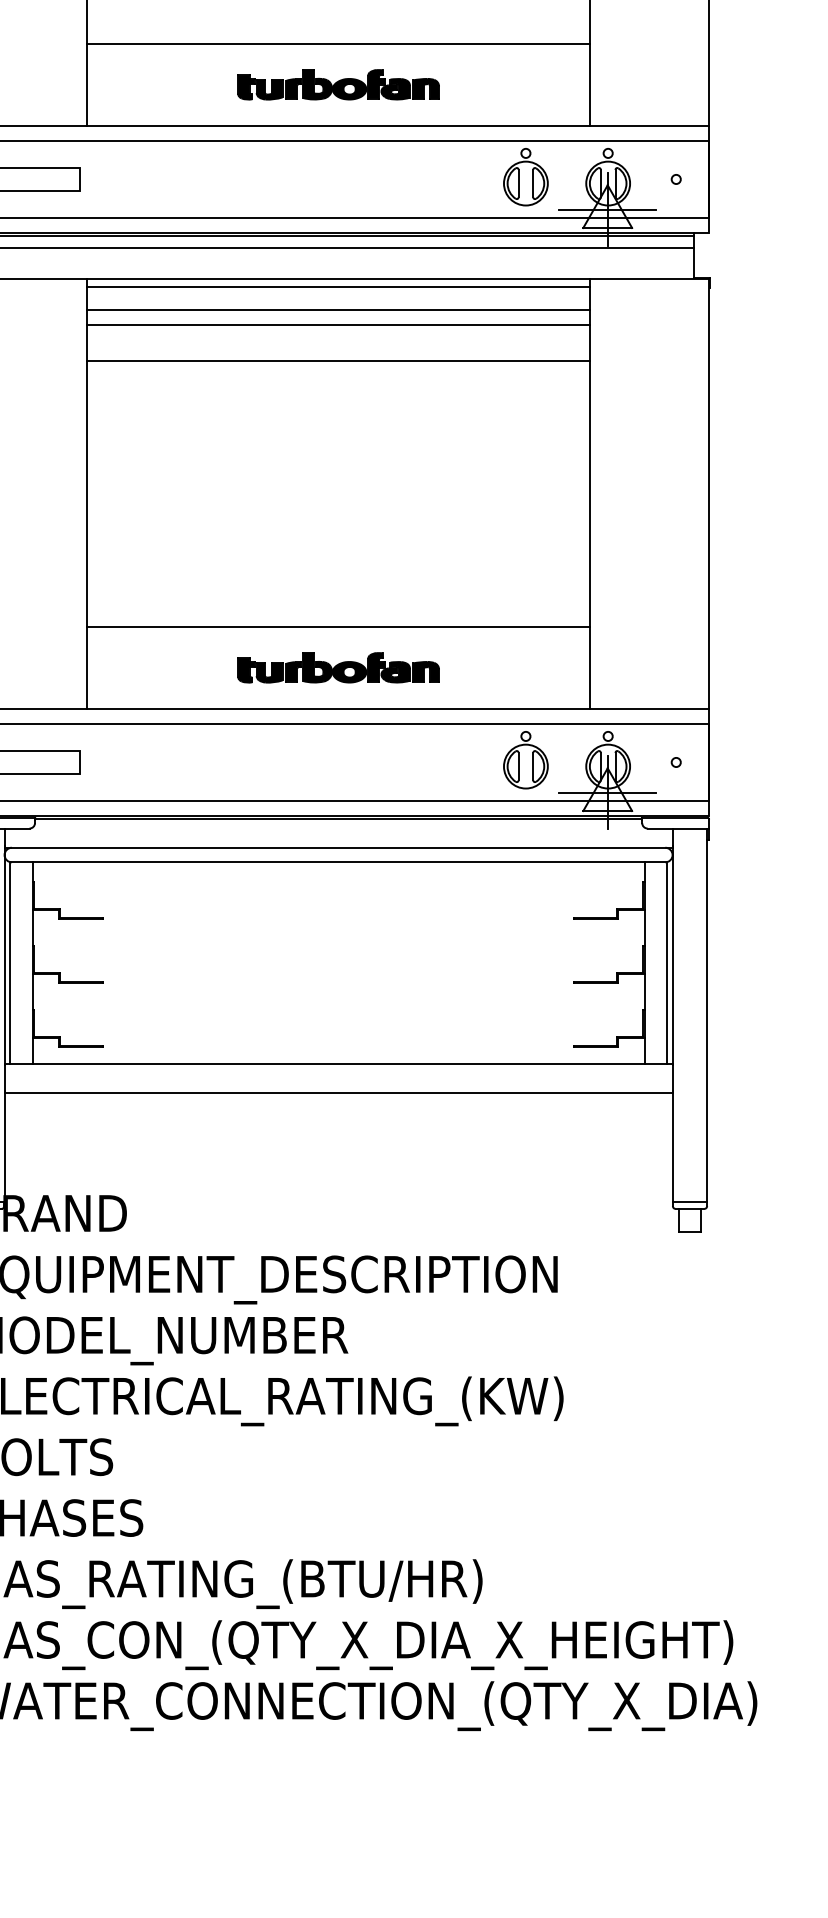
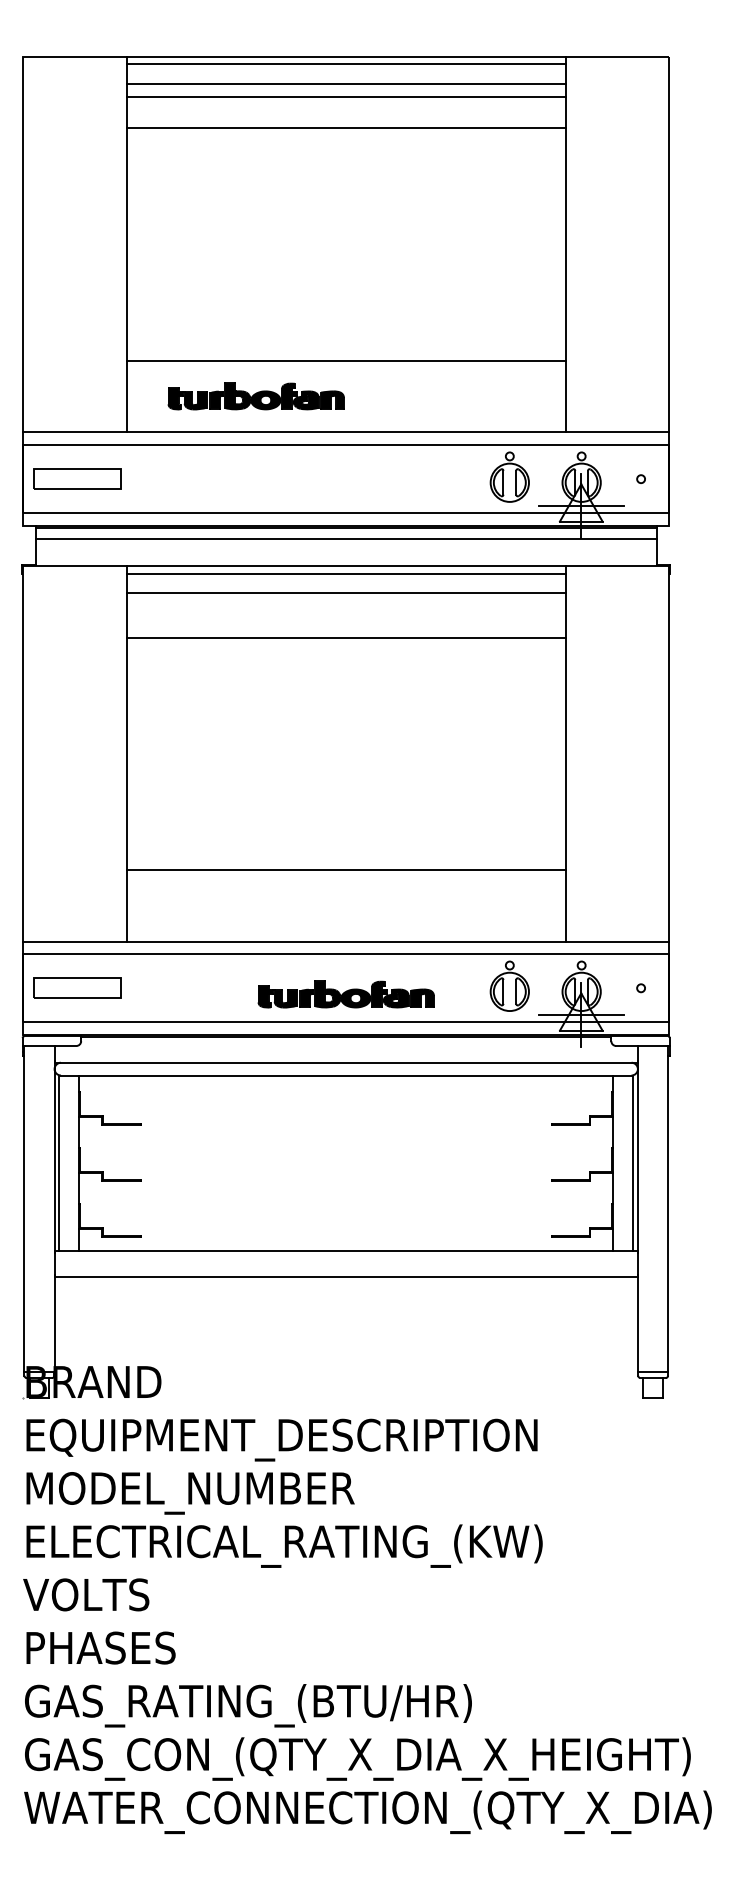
part: (337, 84) -> (255, 396), moved
line: (337, 325) -> (345, 606), removed
part: (337, 667) -> (345, 994), moved

